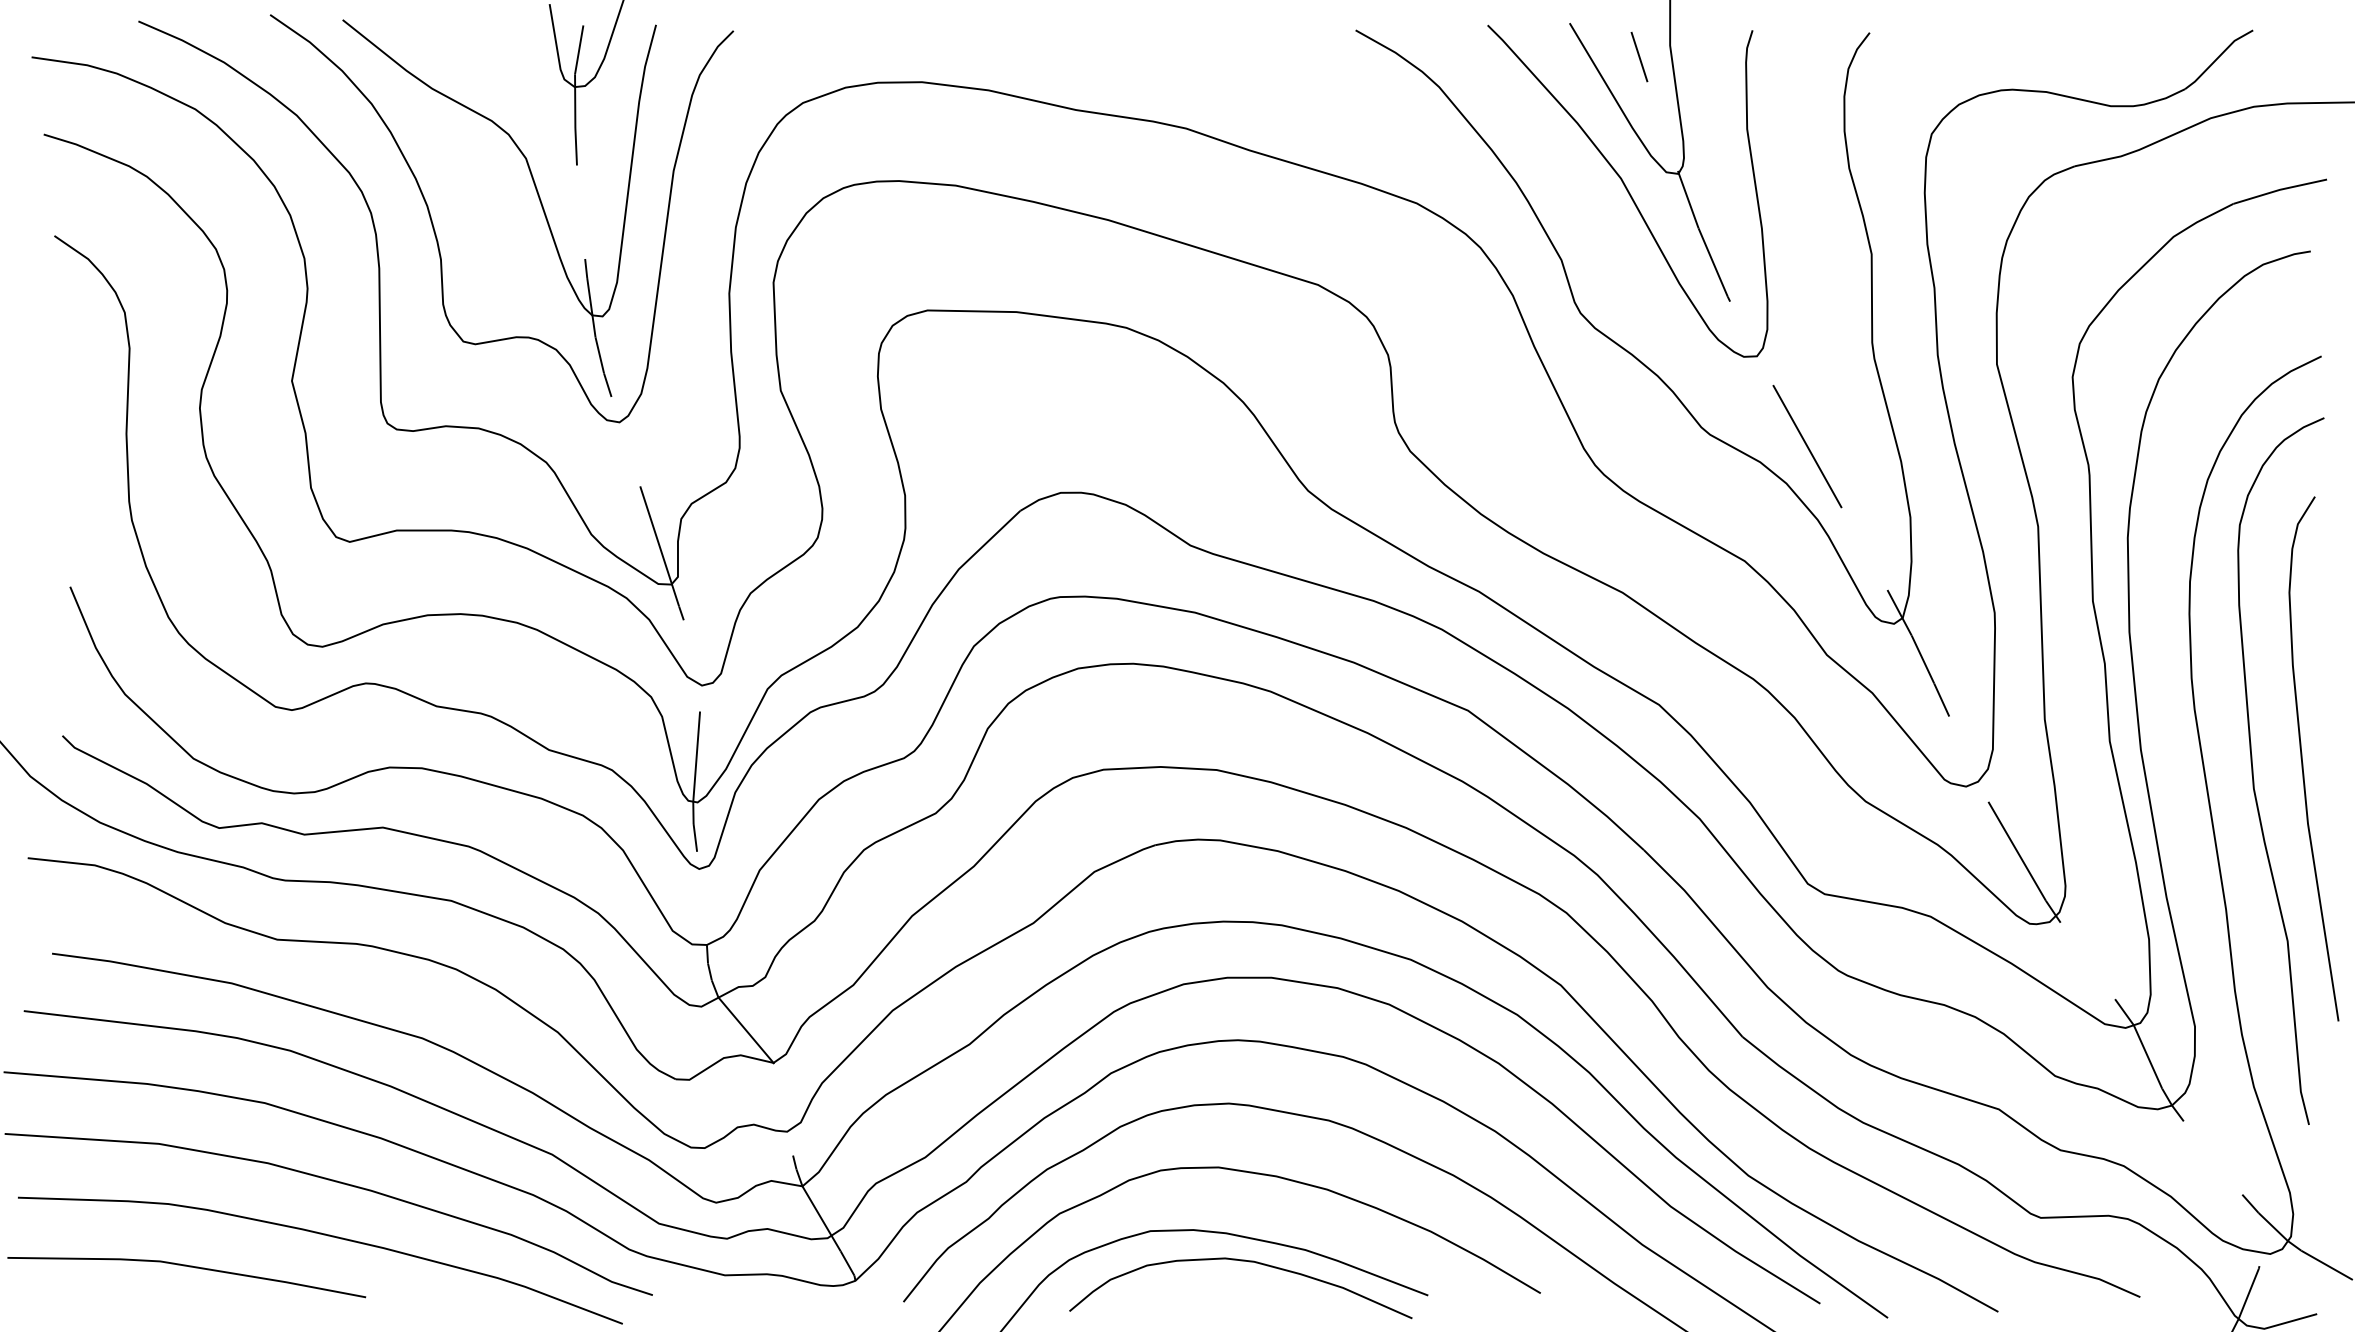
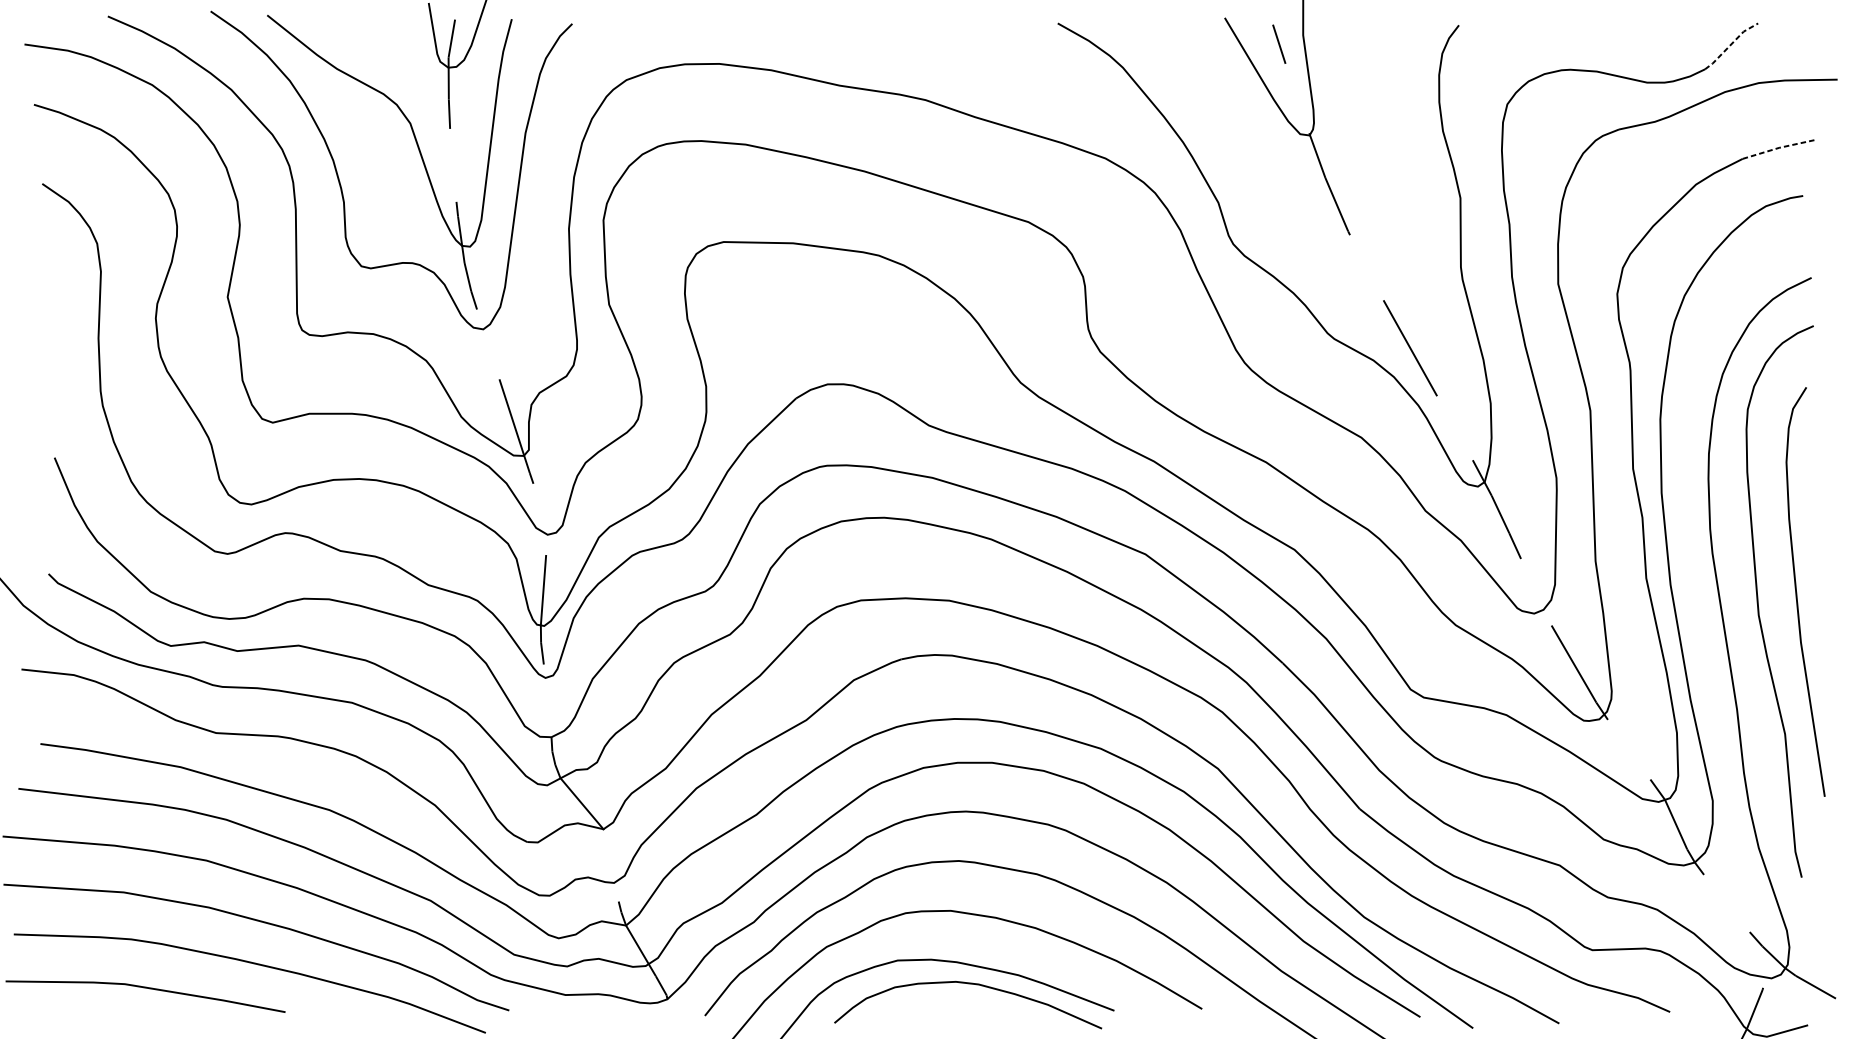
line: (2217, 58) -> (1730, 45), solid -> dashed
line: (2279, 189) -> (1778, 147), solid -> dashed
curve: (1627, 190) -> (1269, 148), removed

